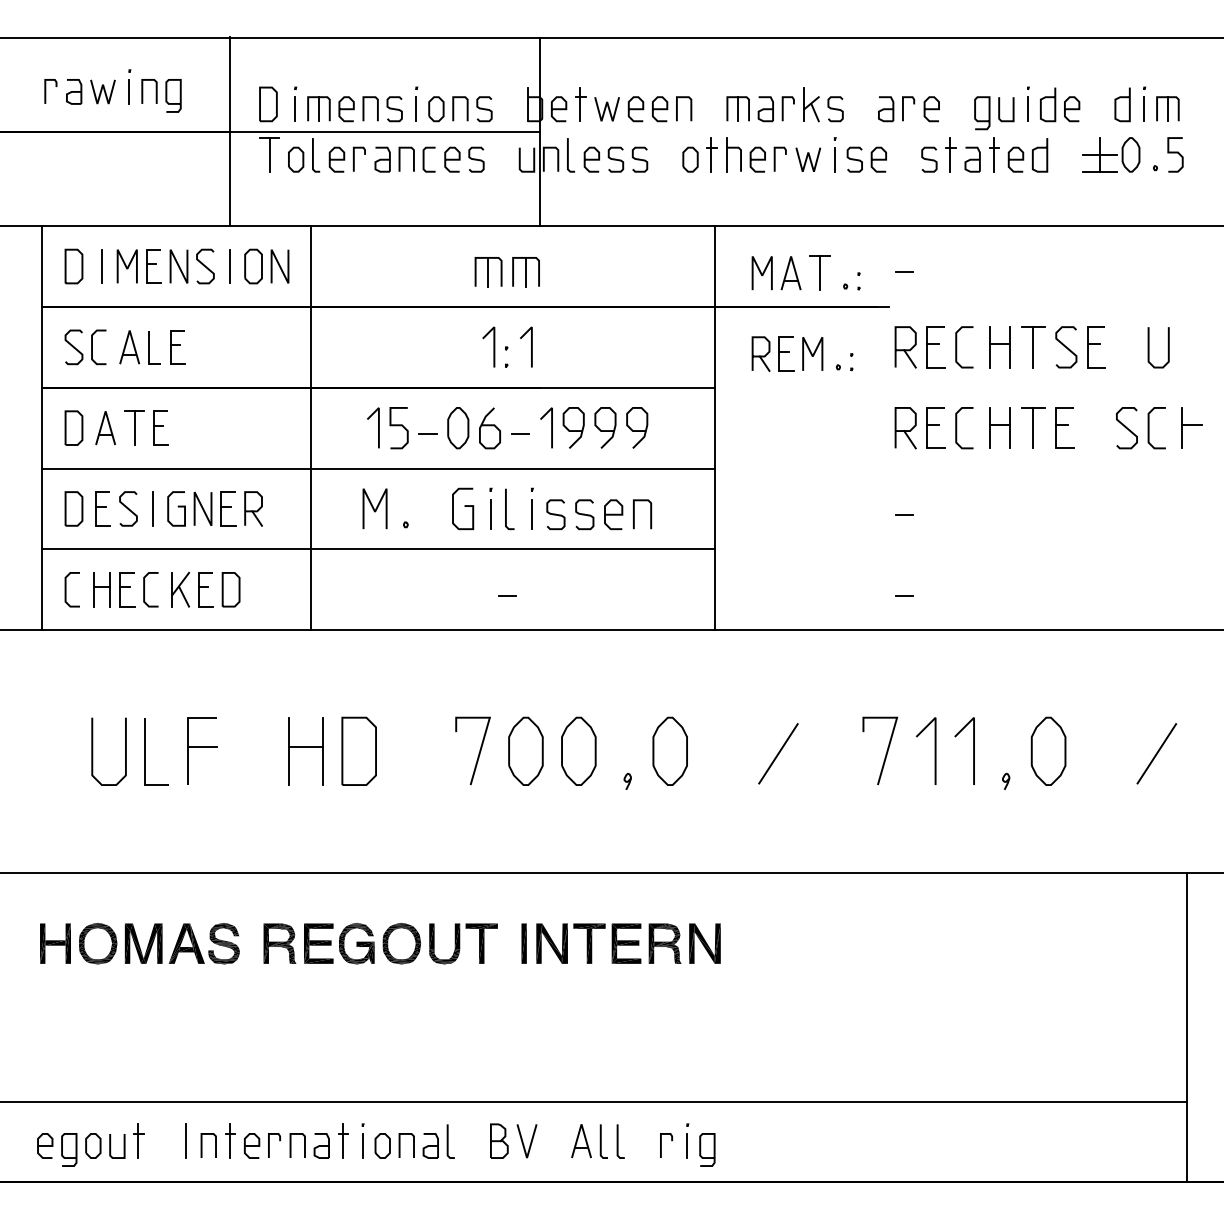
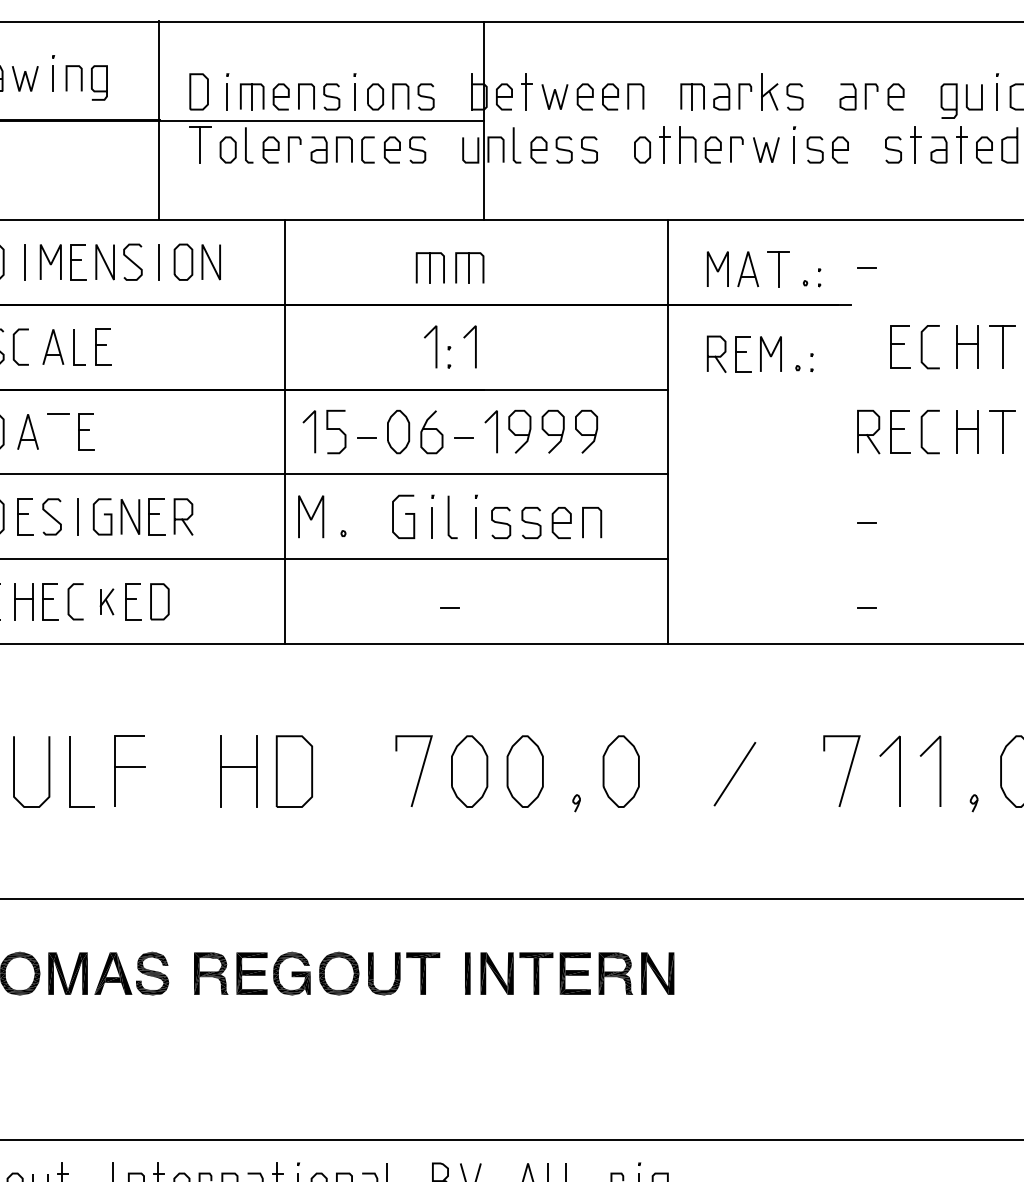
part: (905, 347) -> (868, 347), removed
line: (134, 428) -> (58, 432), removed
line: (311, 428) -> (285, 432), moved
part: (180, 589) -> (106, 601), size x0.7

